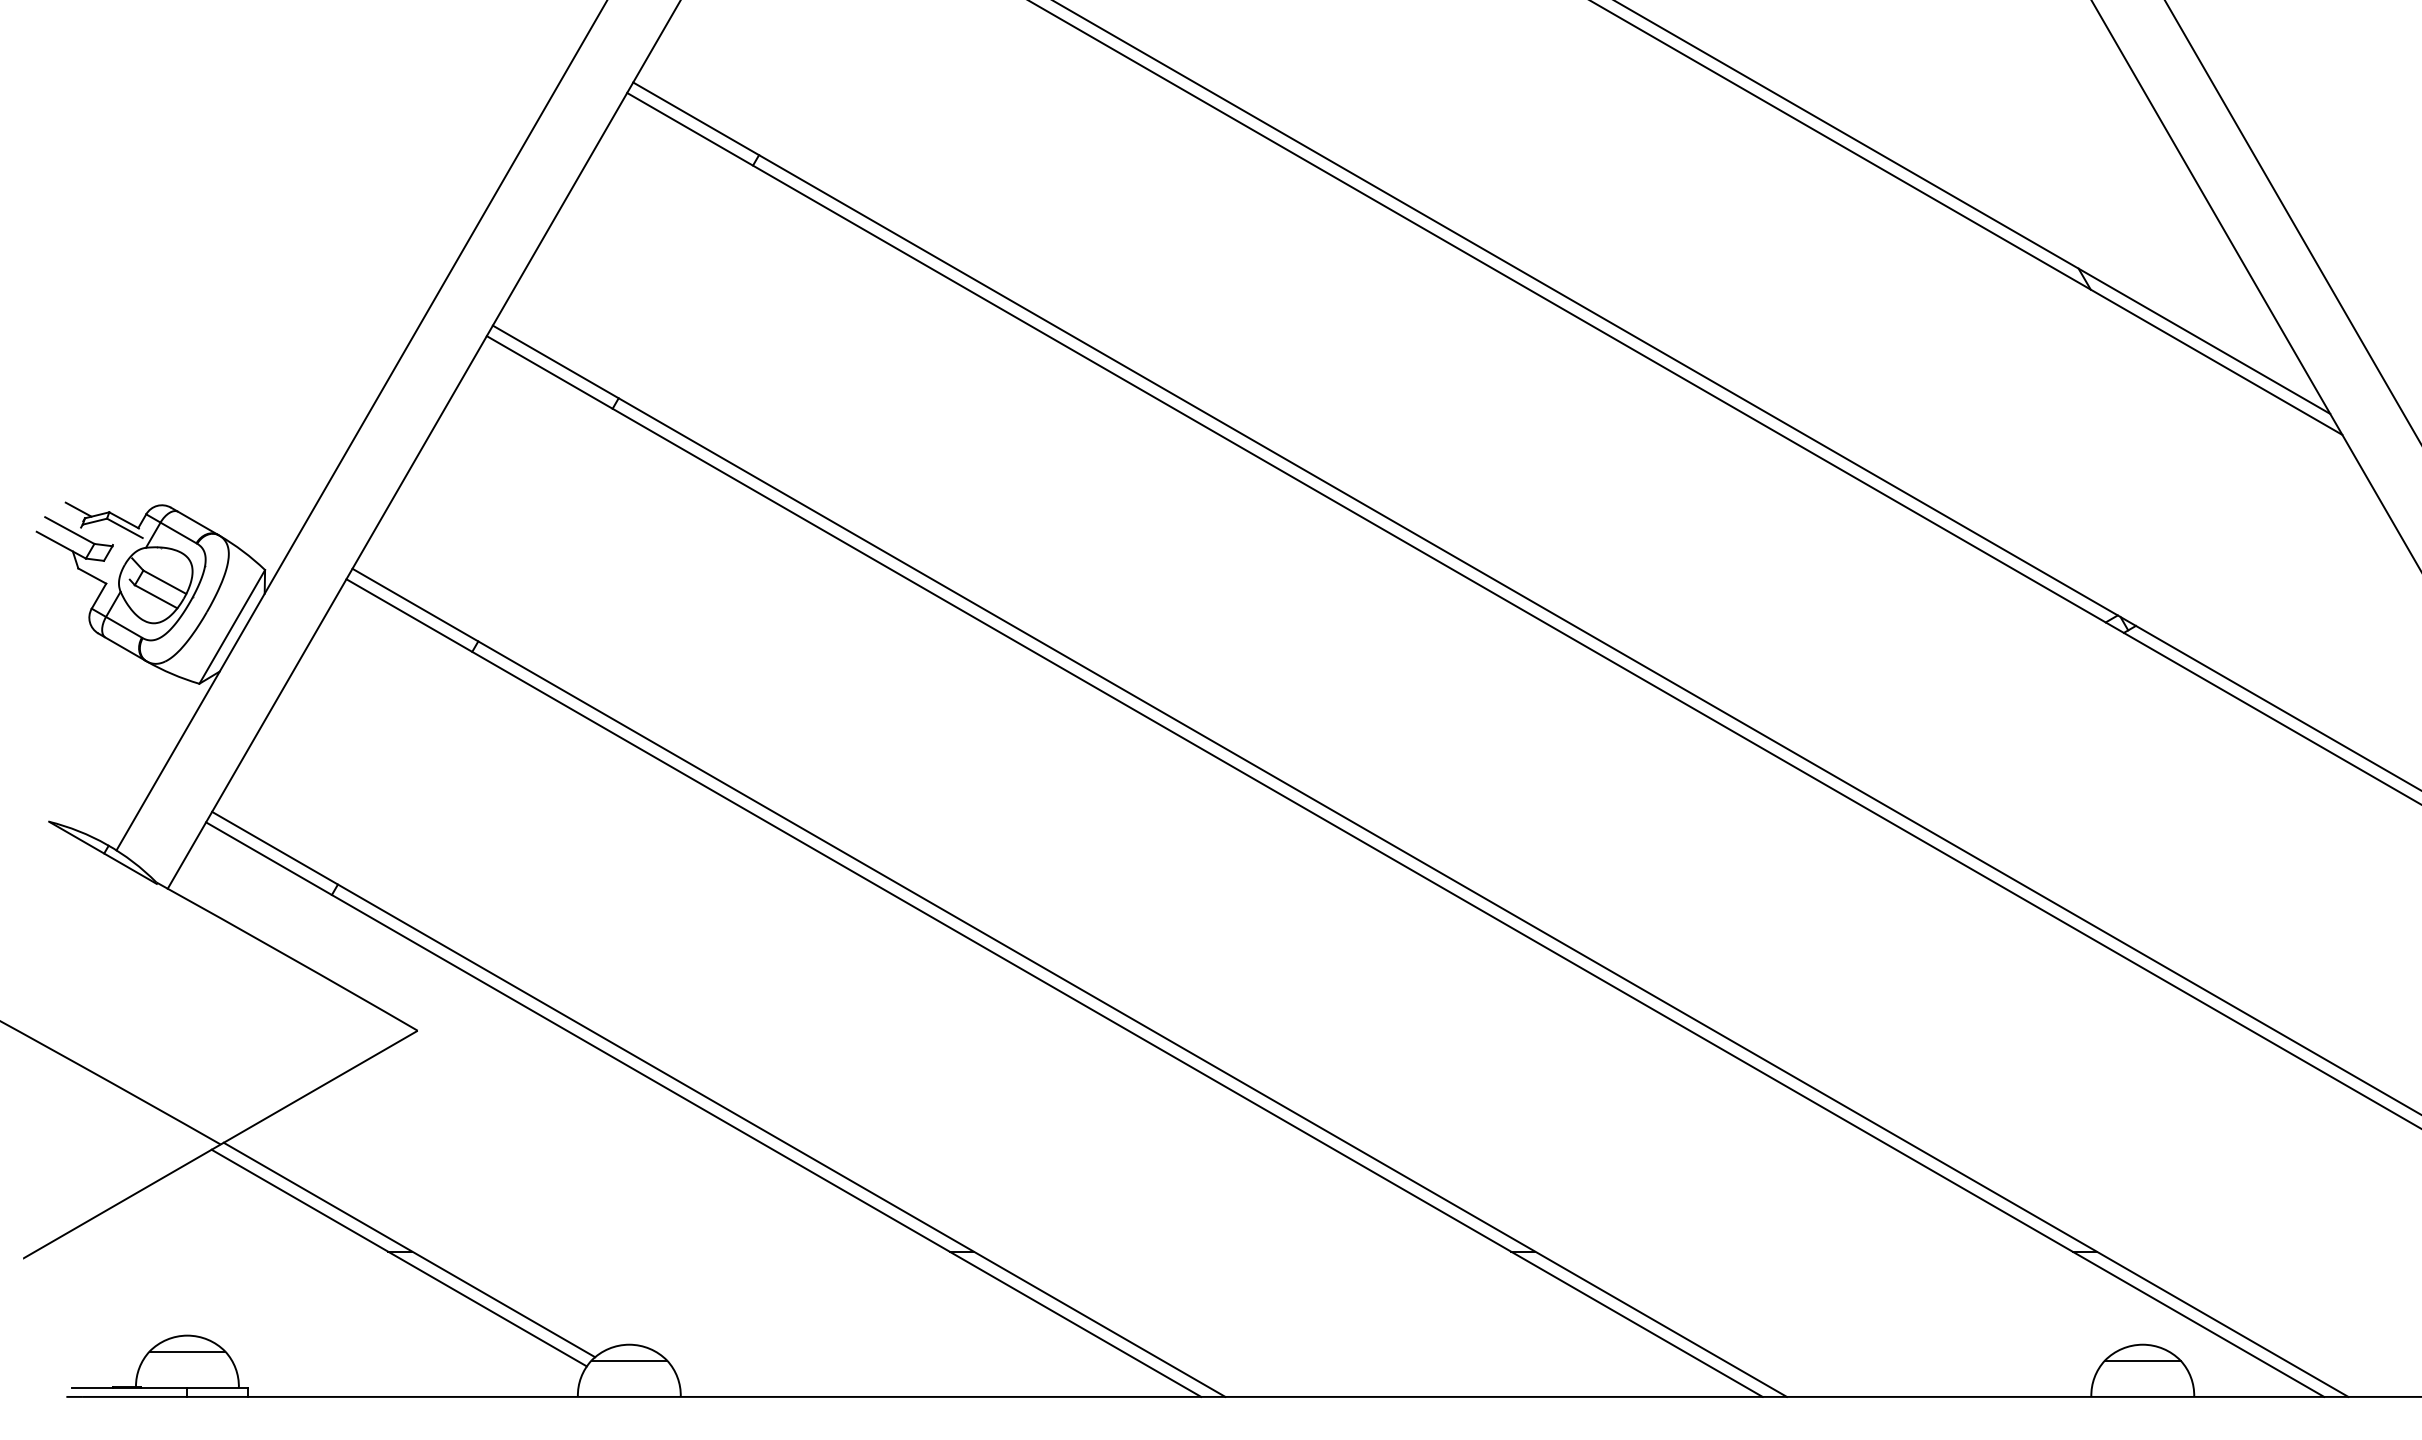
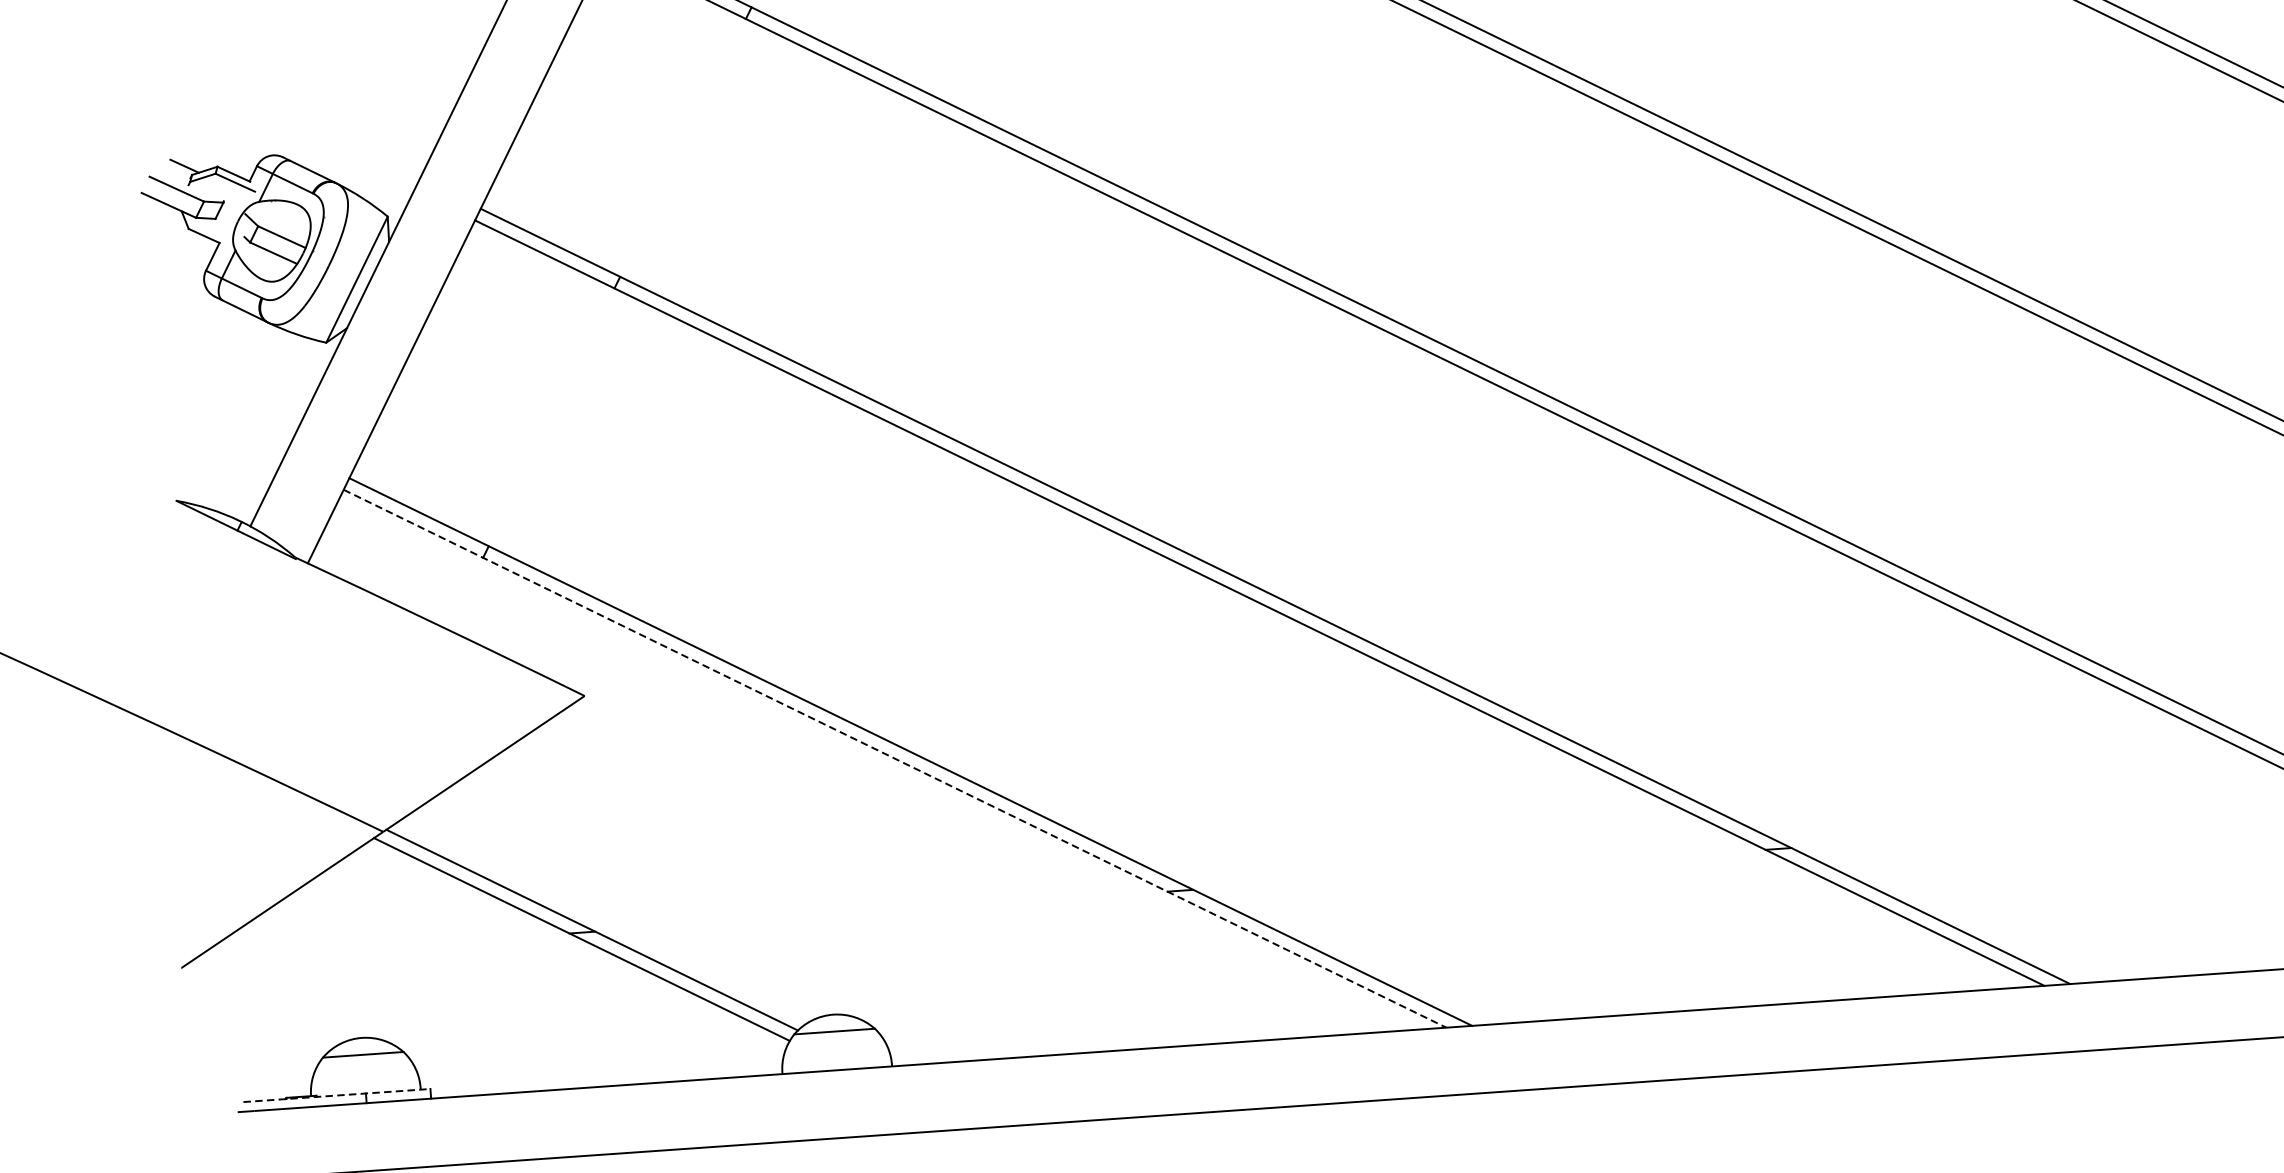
line: (703, 1109) -> (894, 758), solid -> dashed
line: (160, 1387) -> (337, 1095), solid -> dashed

